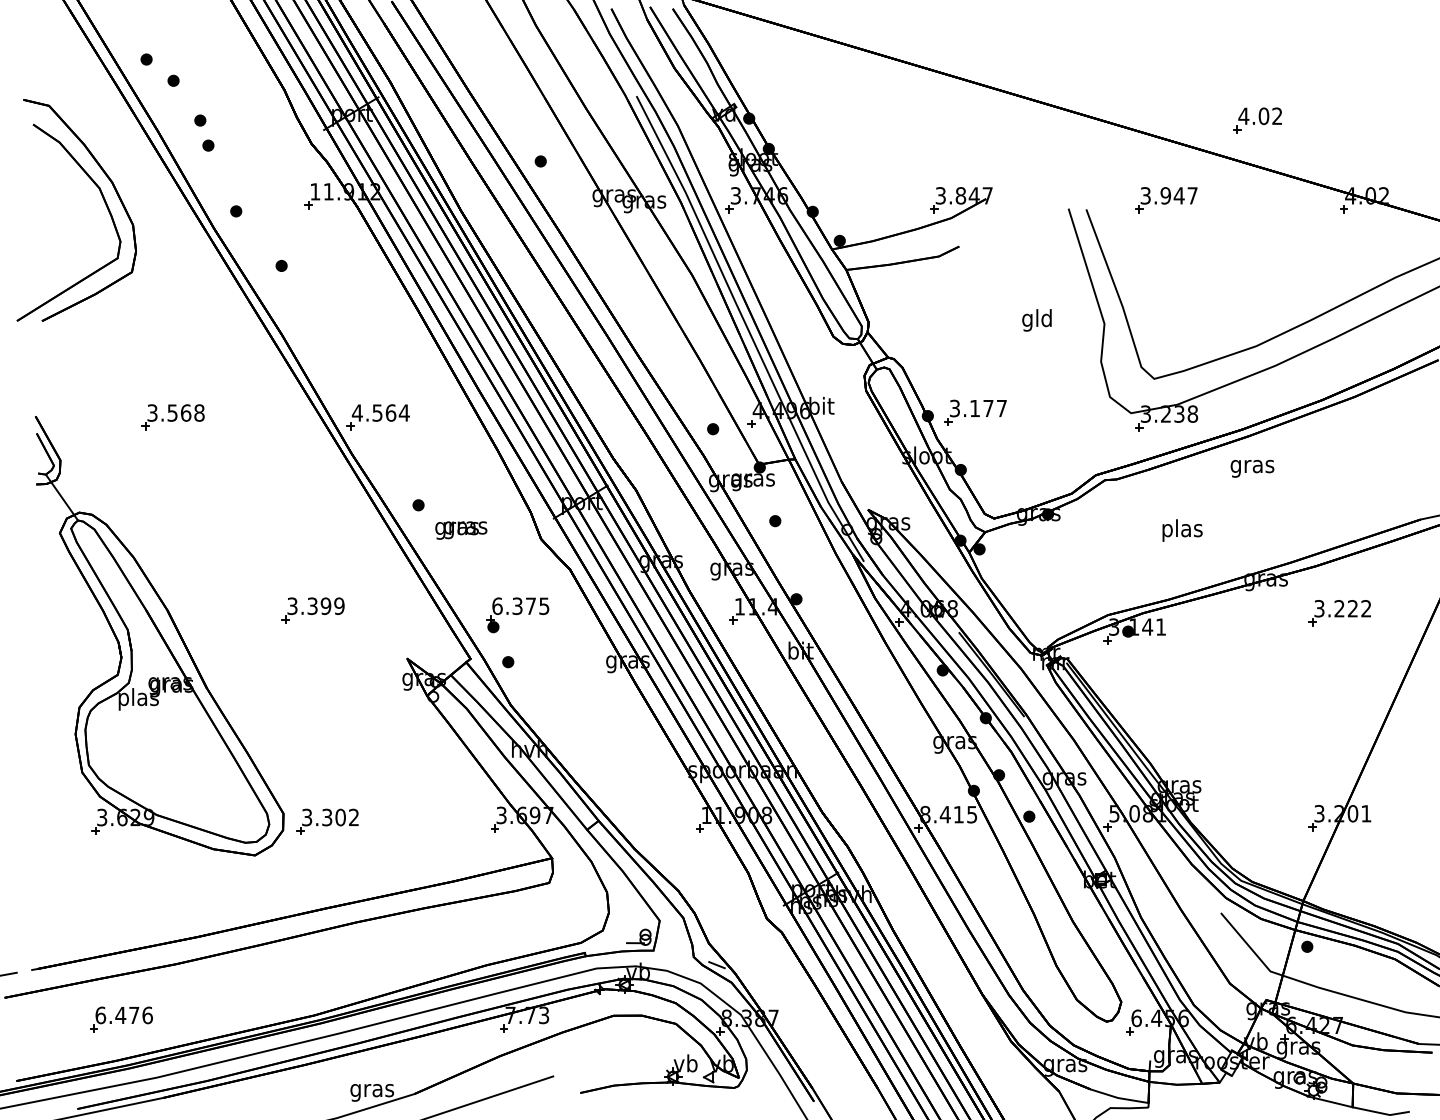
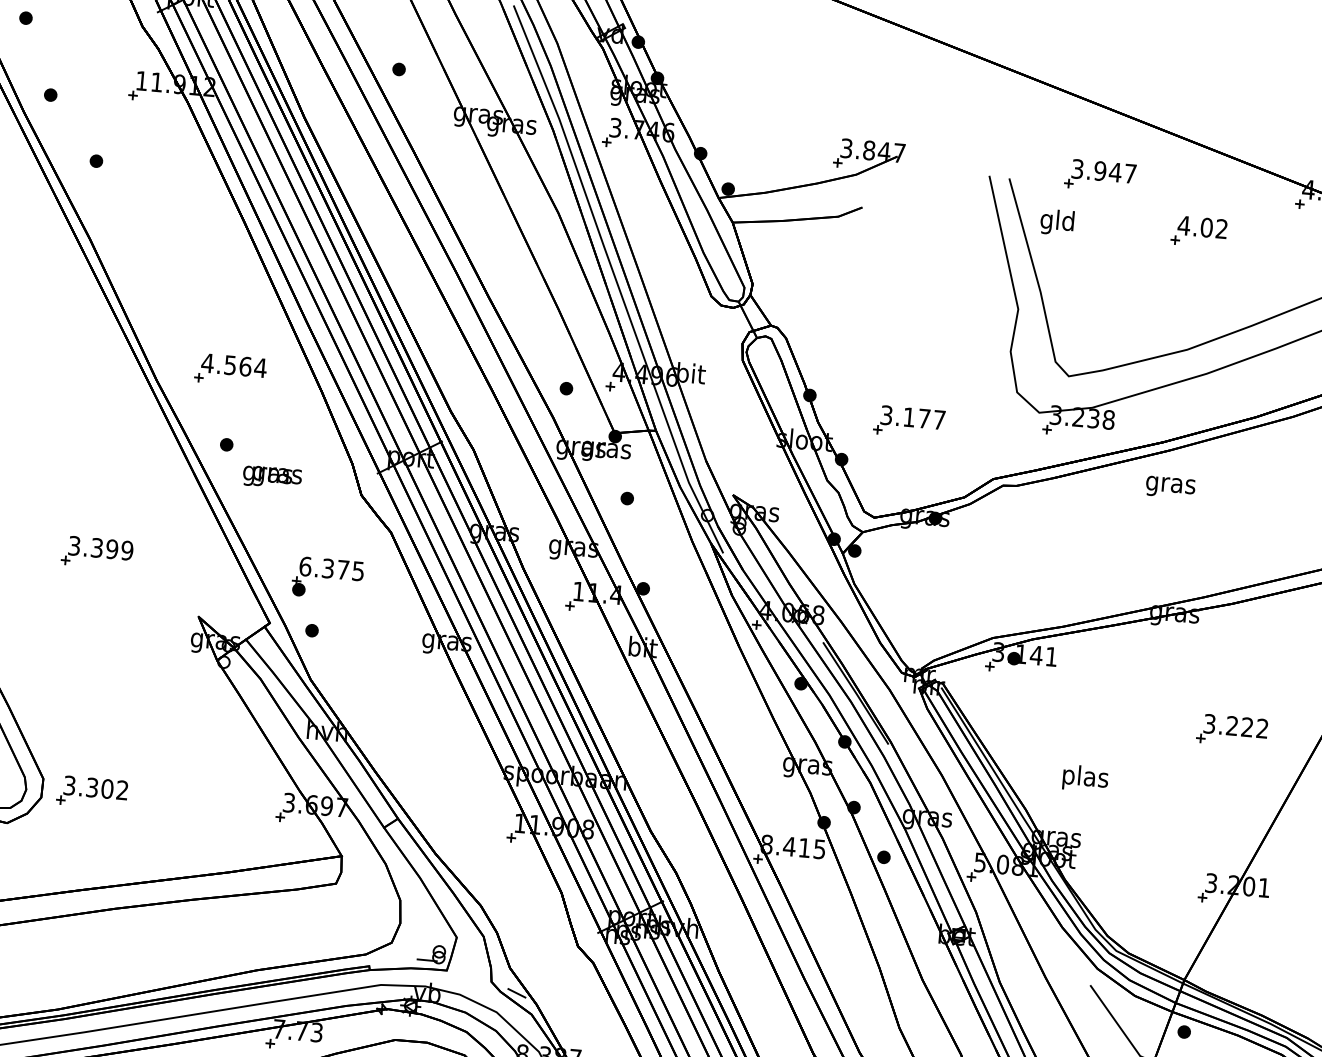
part: (1257, 120) -> (1199, 231), moved
text: (1036, 320) -> (1056, 222), moved
part: (975, 412) -> (909, 421), moved
part: (377, 417) -> (229, 370), moved
text: (1182, 530) -> (1085, 778), moved
part: (1339, 613) -> (1231, 731), moved

